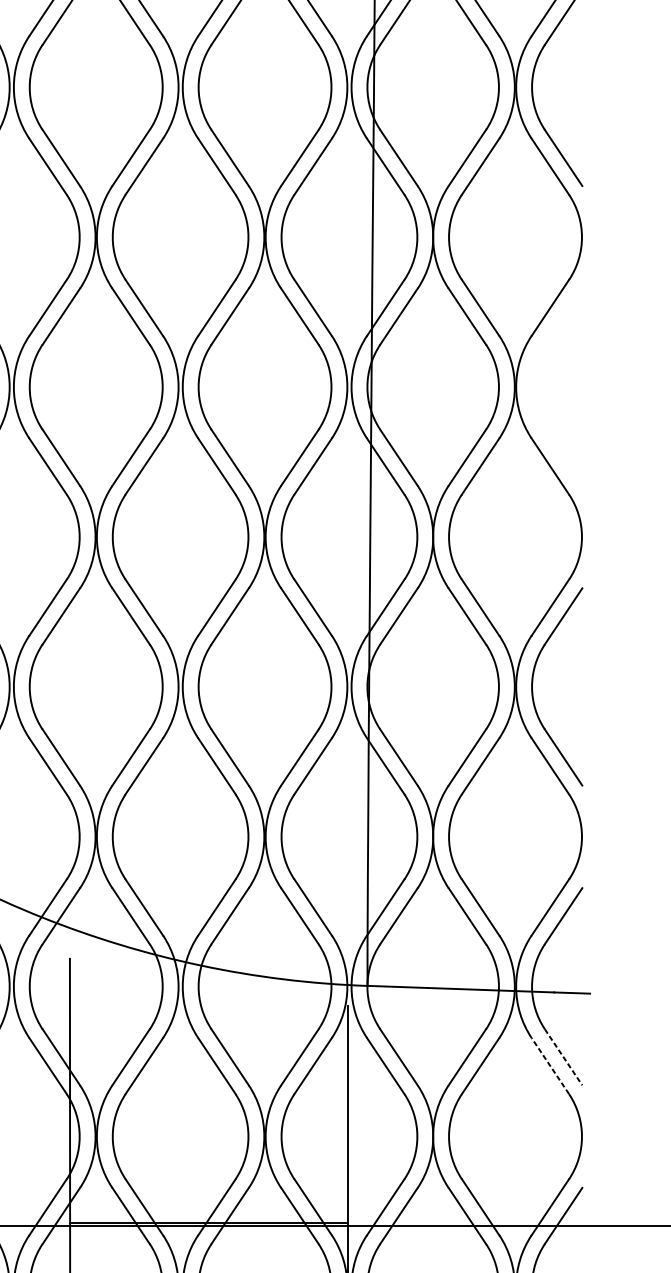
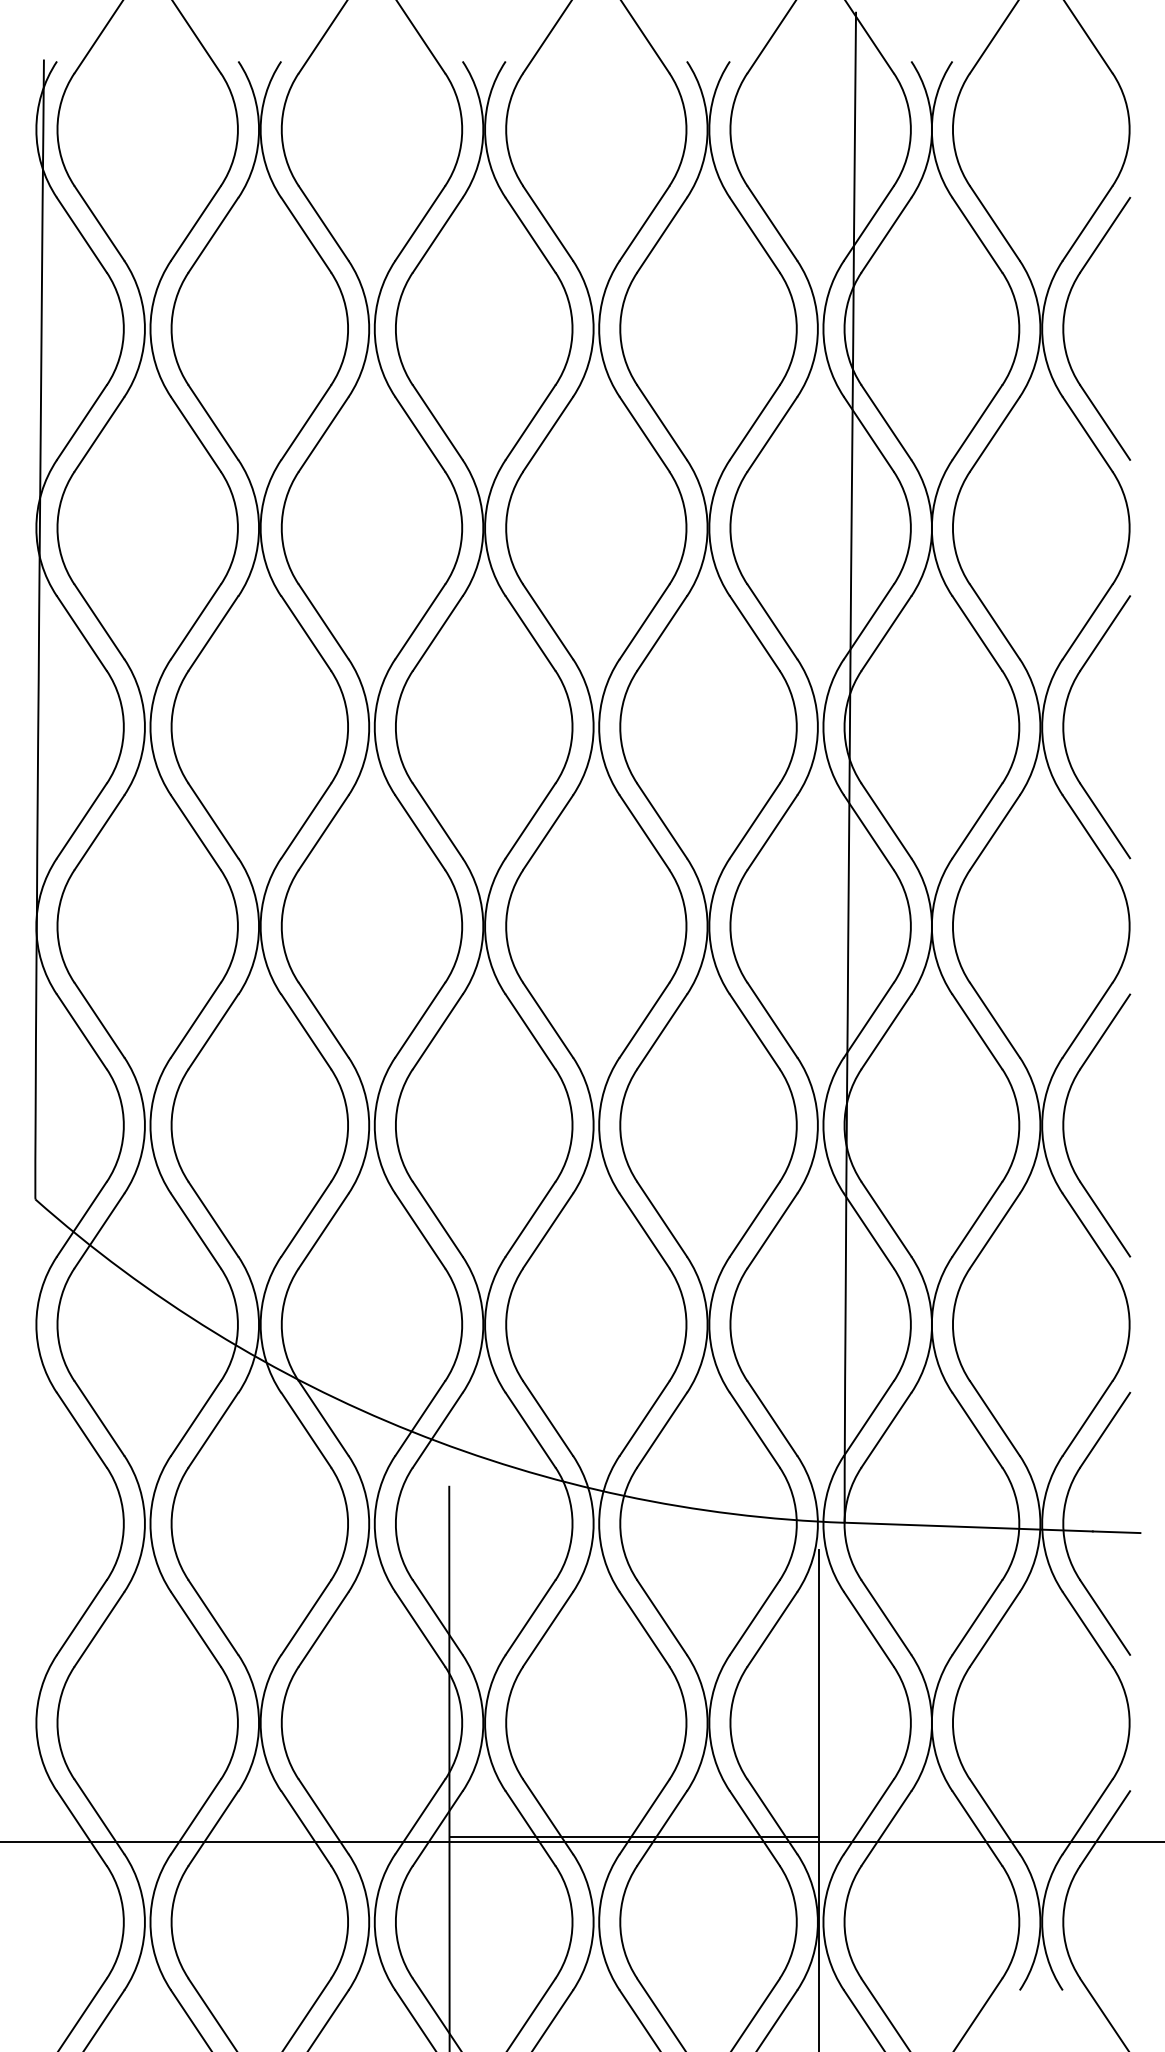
part: (532, 387) -> (1064, 727), added
line: (563, 1057) -> (1105, 1617), dashed -> solid
line: (550, 1066) -> (1087, 1629), dashed -> solid

